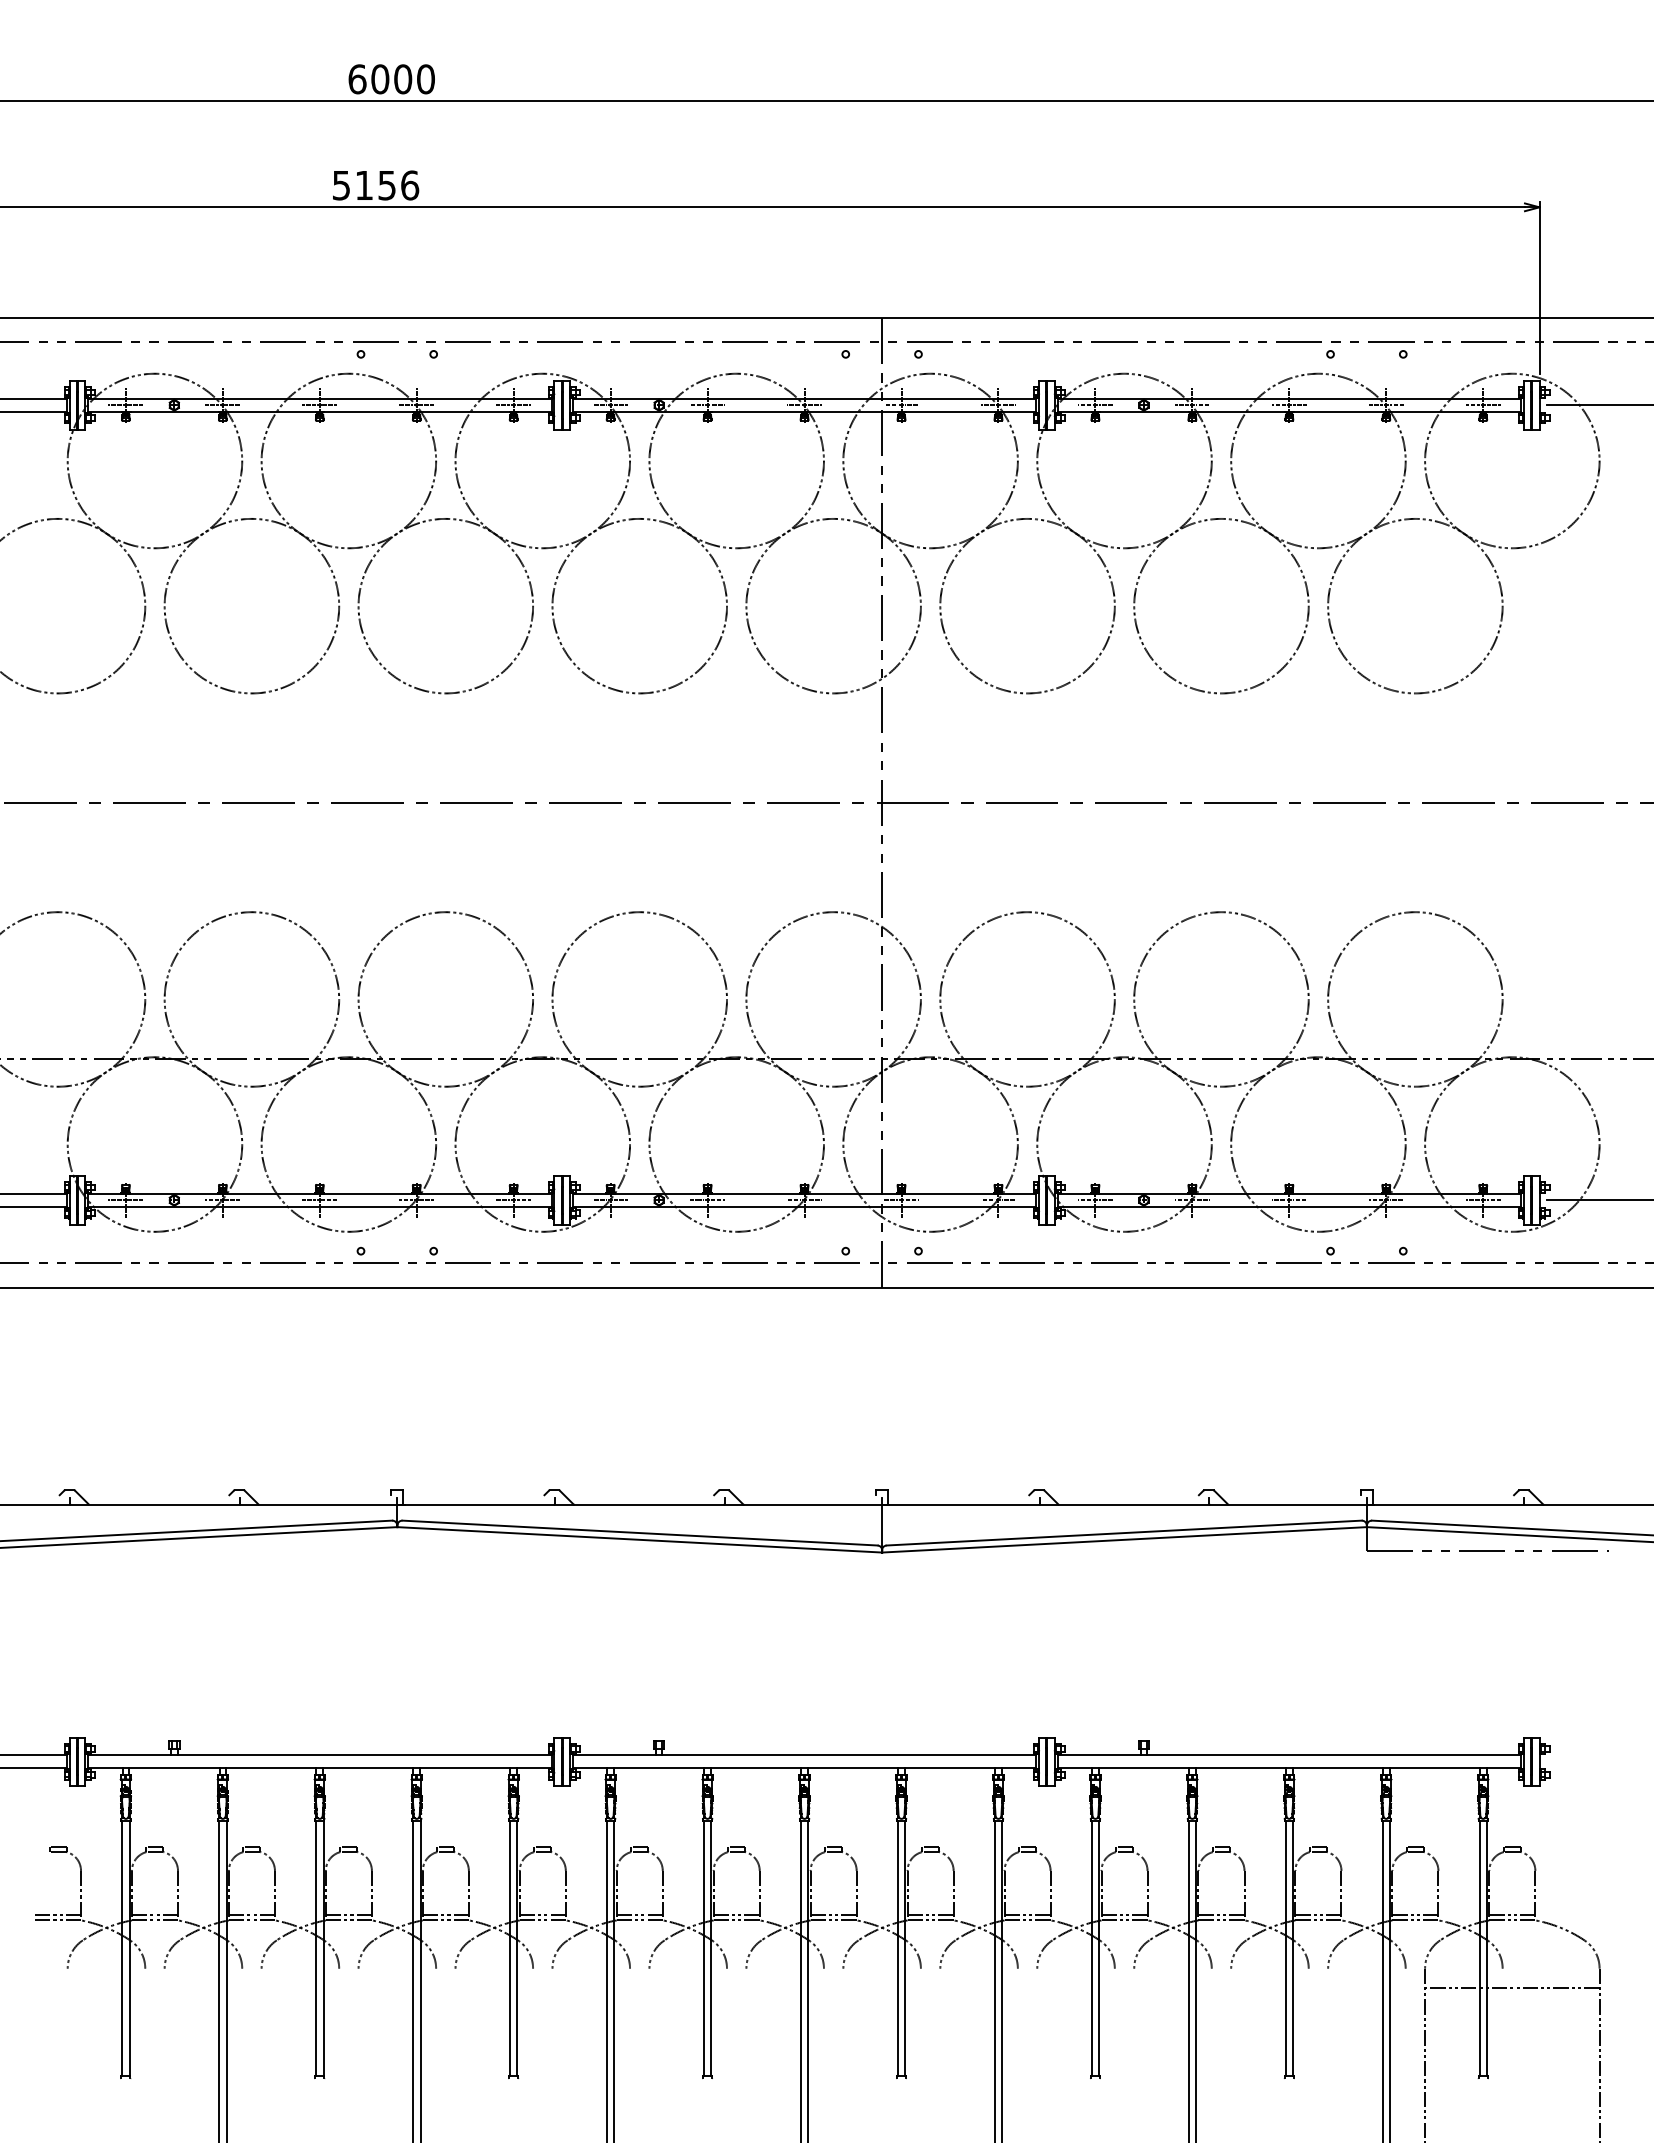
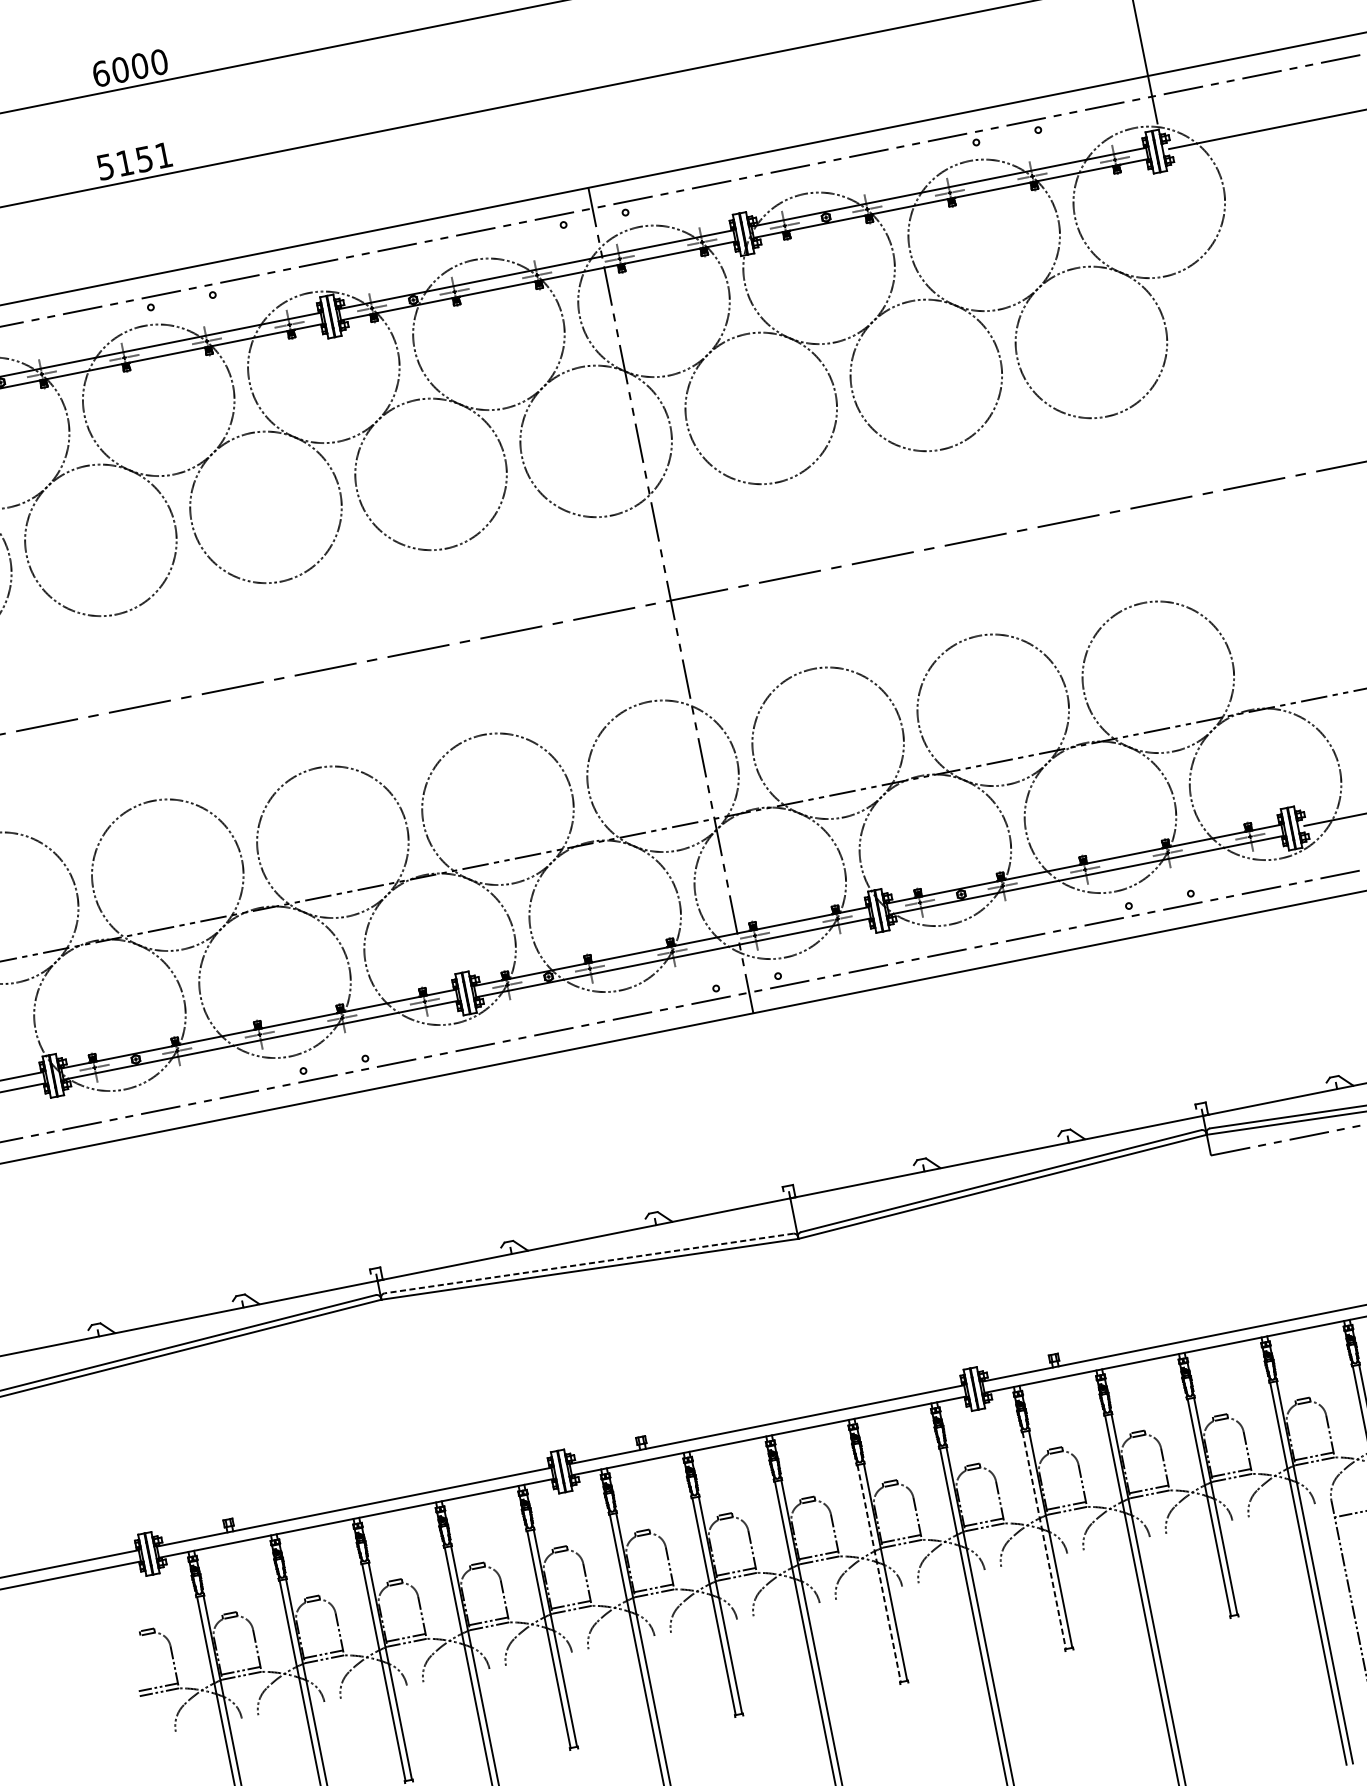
text: (410, 185) -> (164, 155), 5156 -> 5151
line: (640, 1533) -> (589, 1263), solid -> dashed
line: (897, 1949) -> (879, 1574), solid -> dashed
line: (1091, 1949) -> (1044, 1541), solid -> dashed

